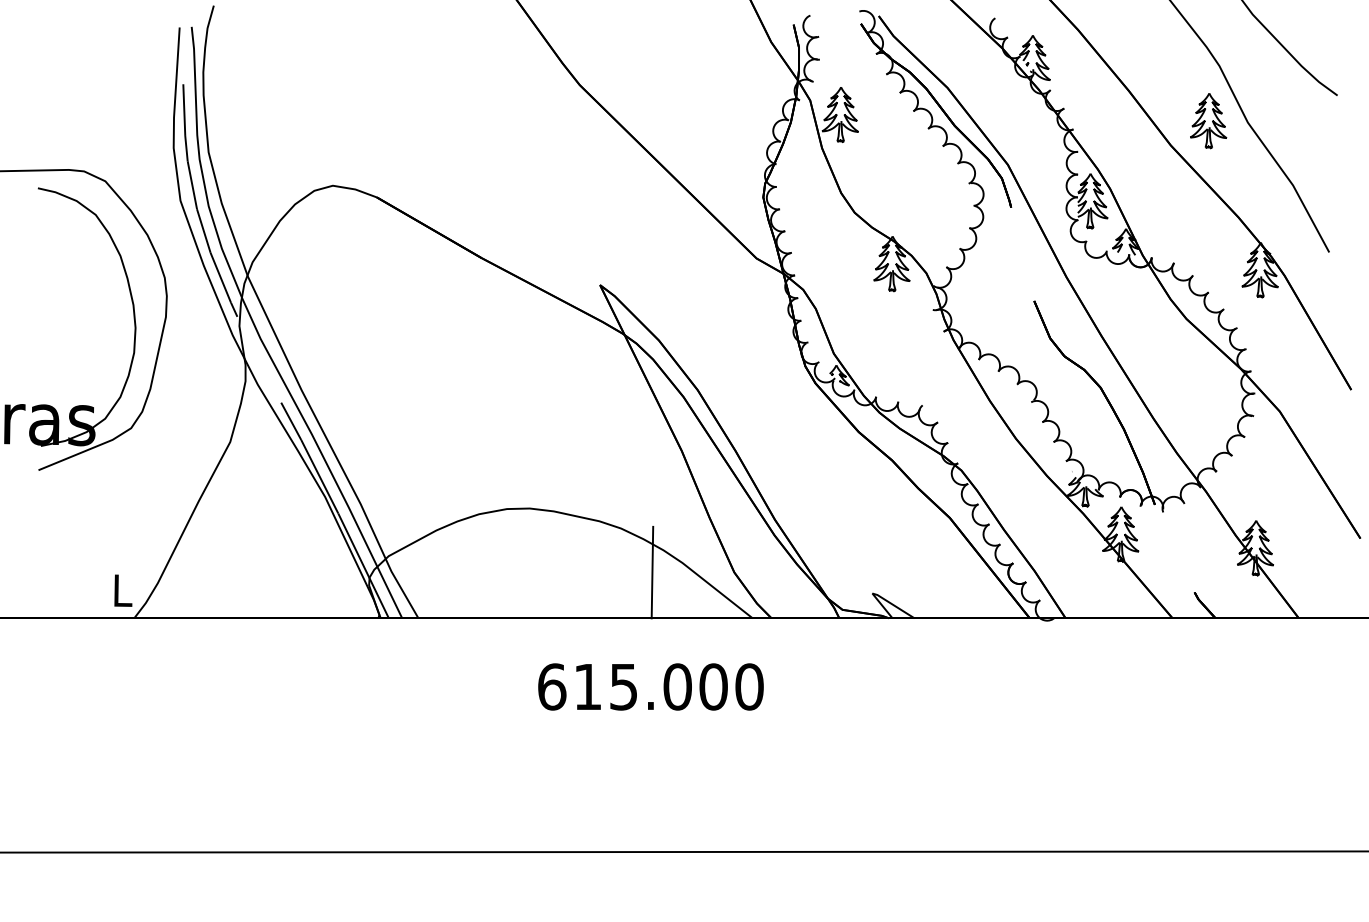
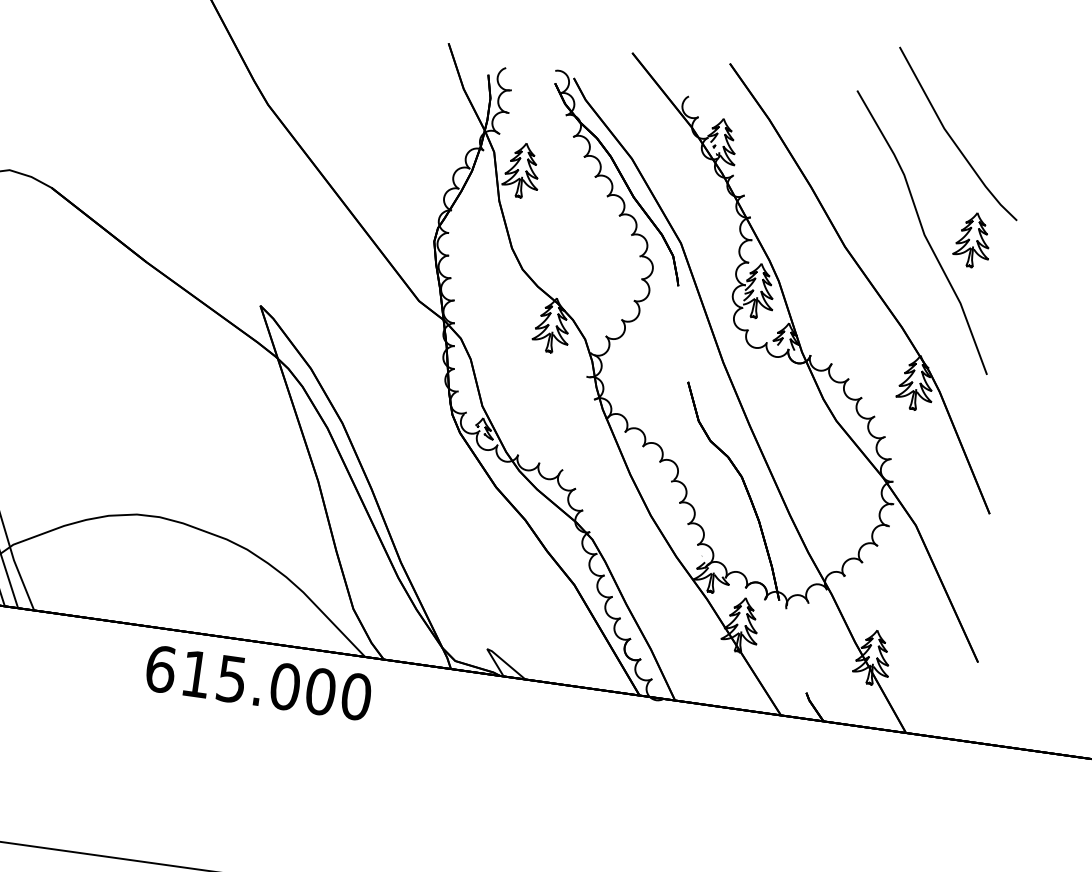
part: (1208, 121) -> (972, 240), moved
line: (652, 572) -> (272, 597), removed
text: (650, 686) -> (258, 682), moved

